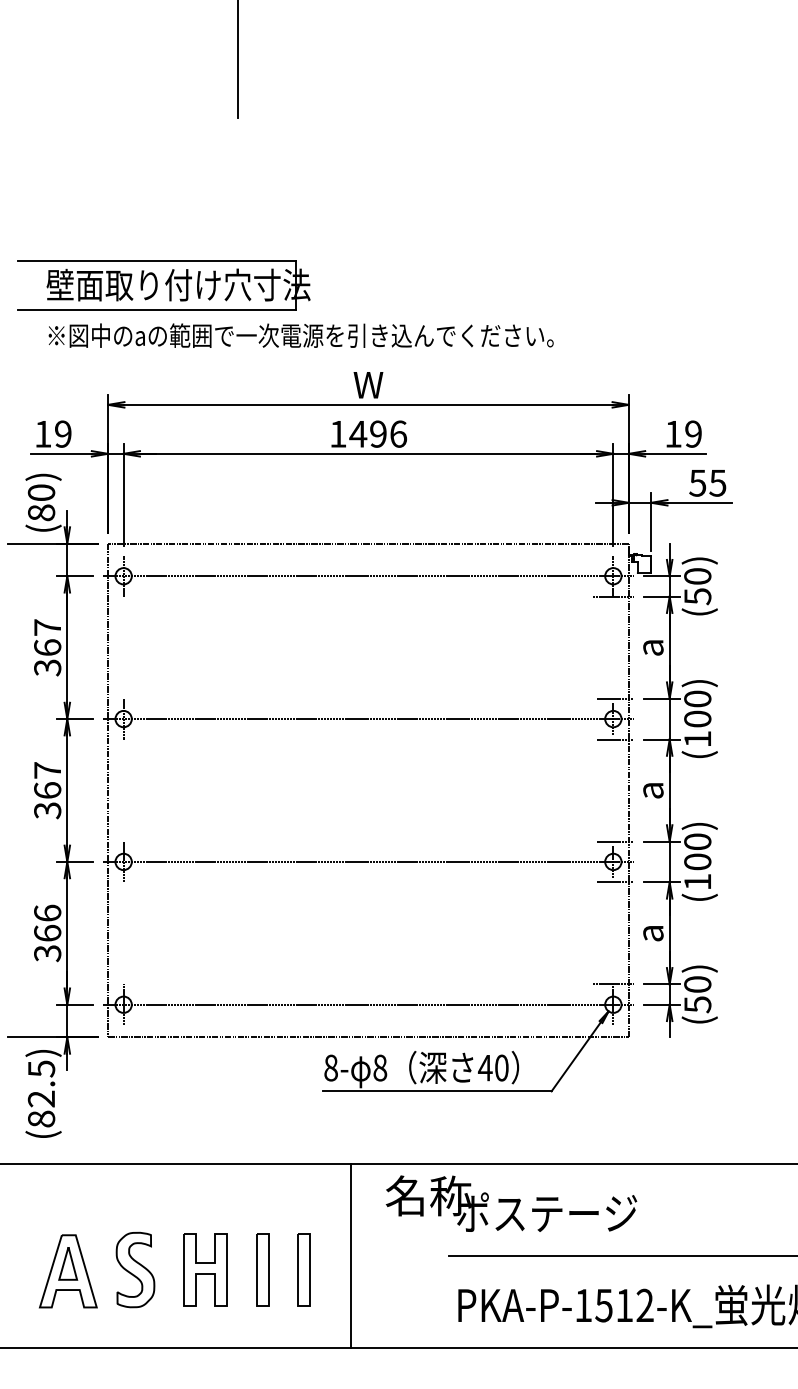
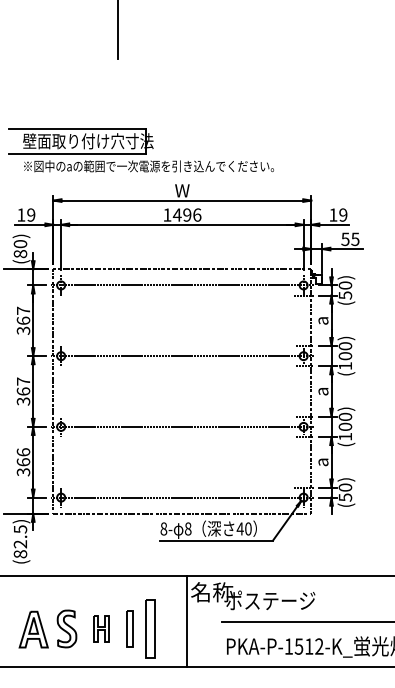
line: (350, 1254) -> (186, 621), moved
part: (205, 1269) -> (101, 628), size x0.7
part: (304, 1269) -> (150, 628), size x1.6

